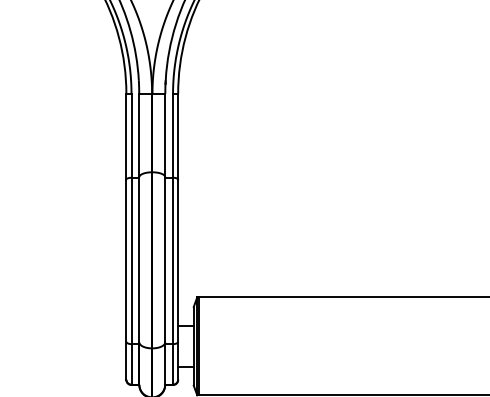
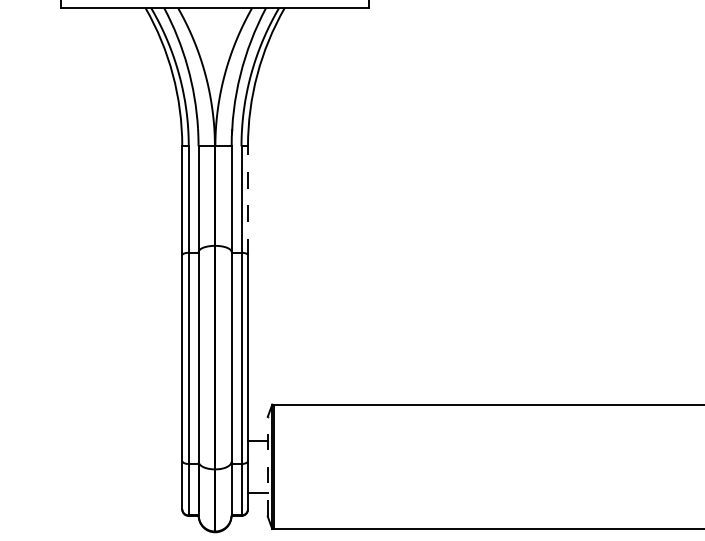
line: (178, 136) -> (248, 200), solid -> dashed
line: (193, 346) -> (267, 466), solid -> dashed

